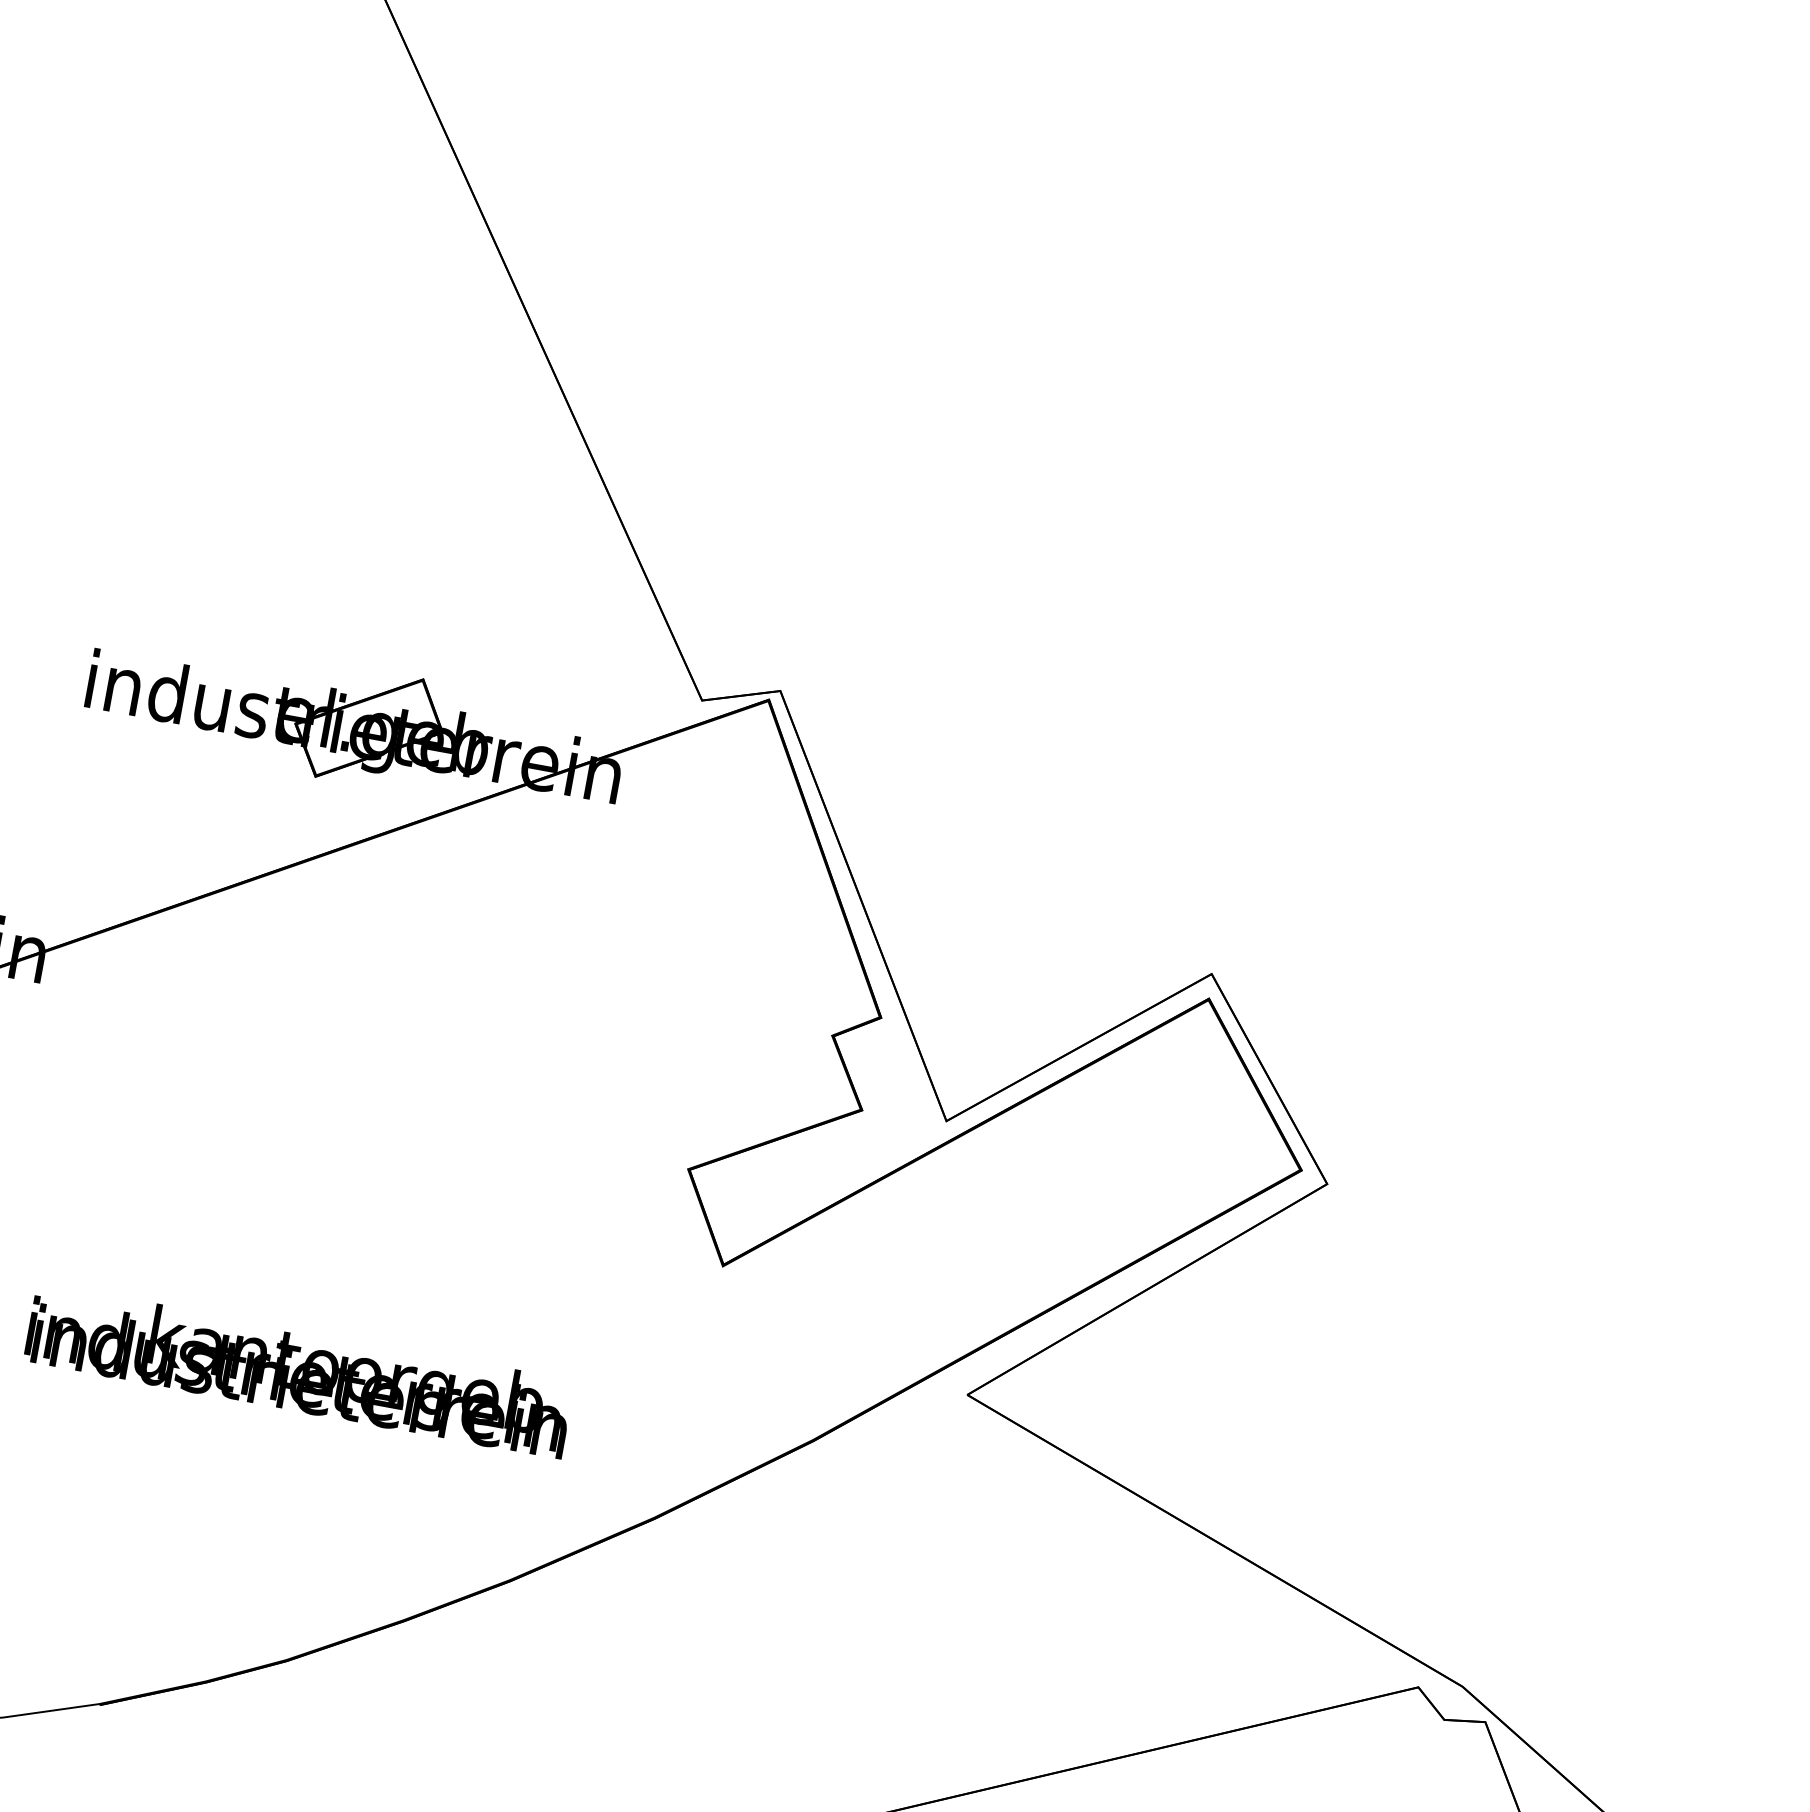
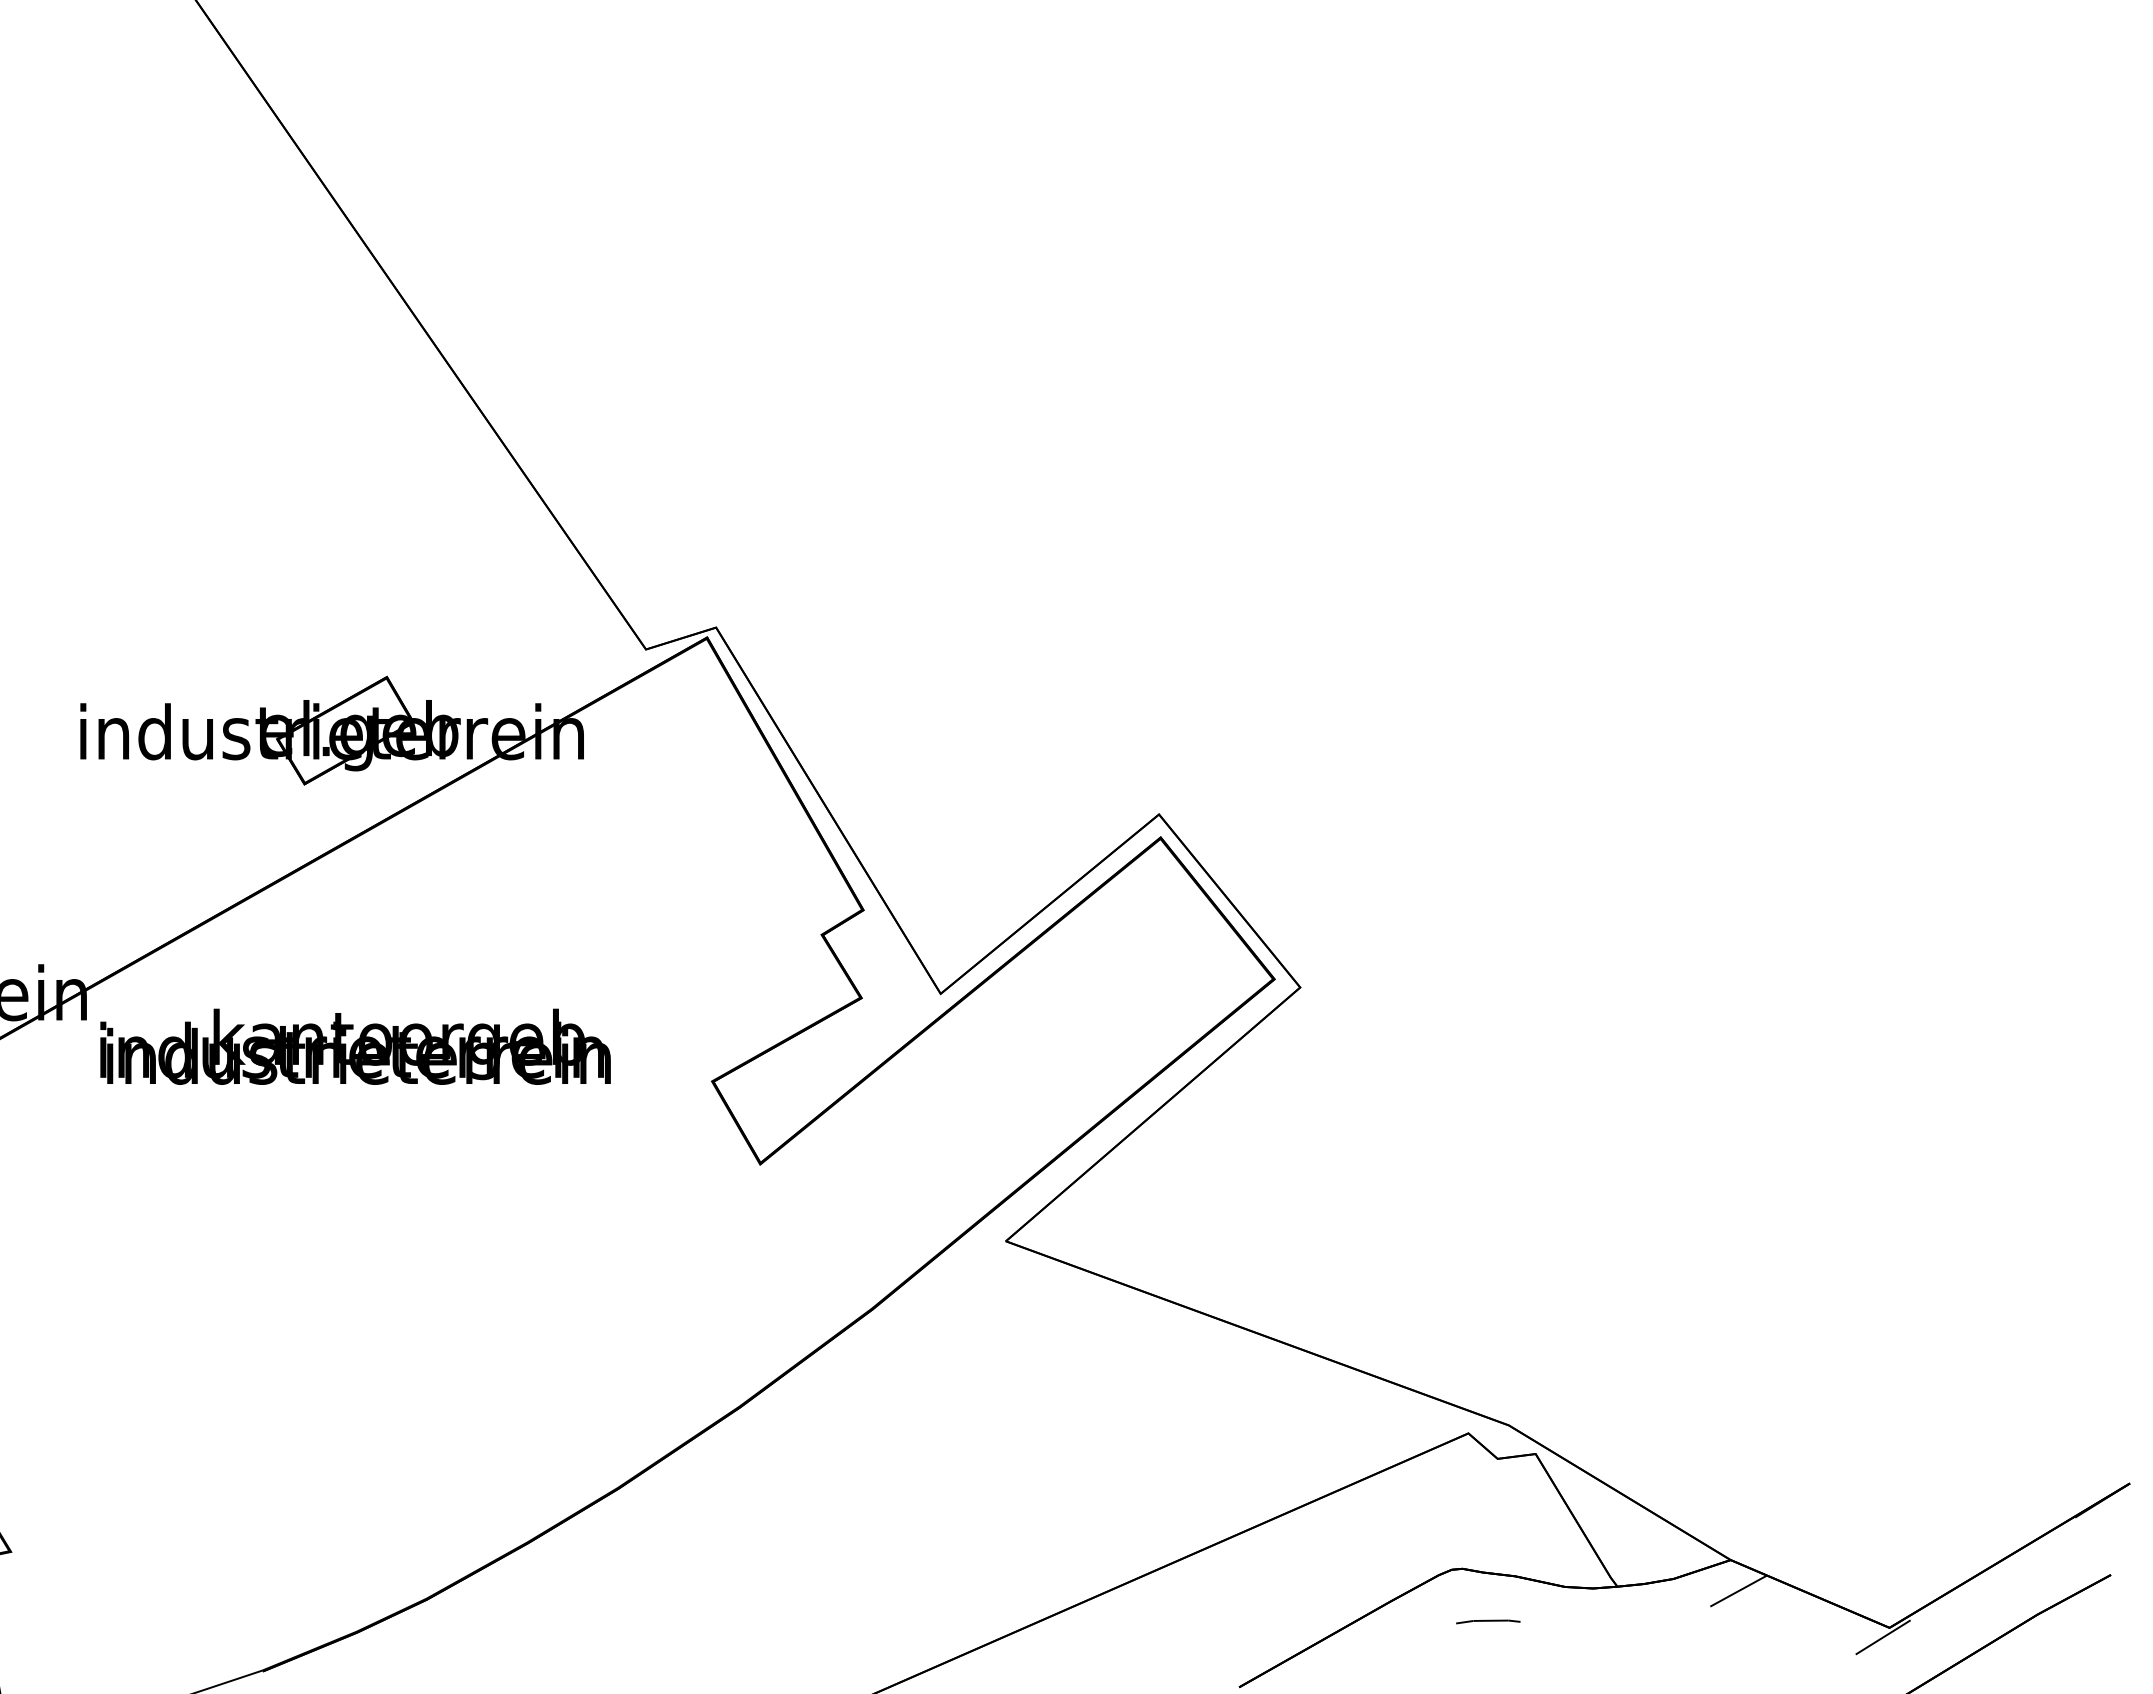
text: (299, 1370) -> (355, 1046), moved

